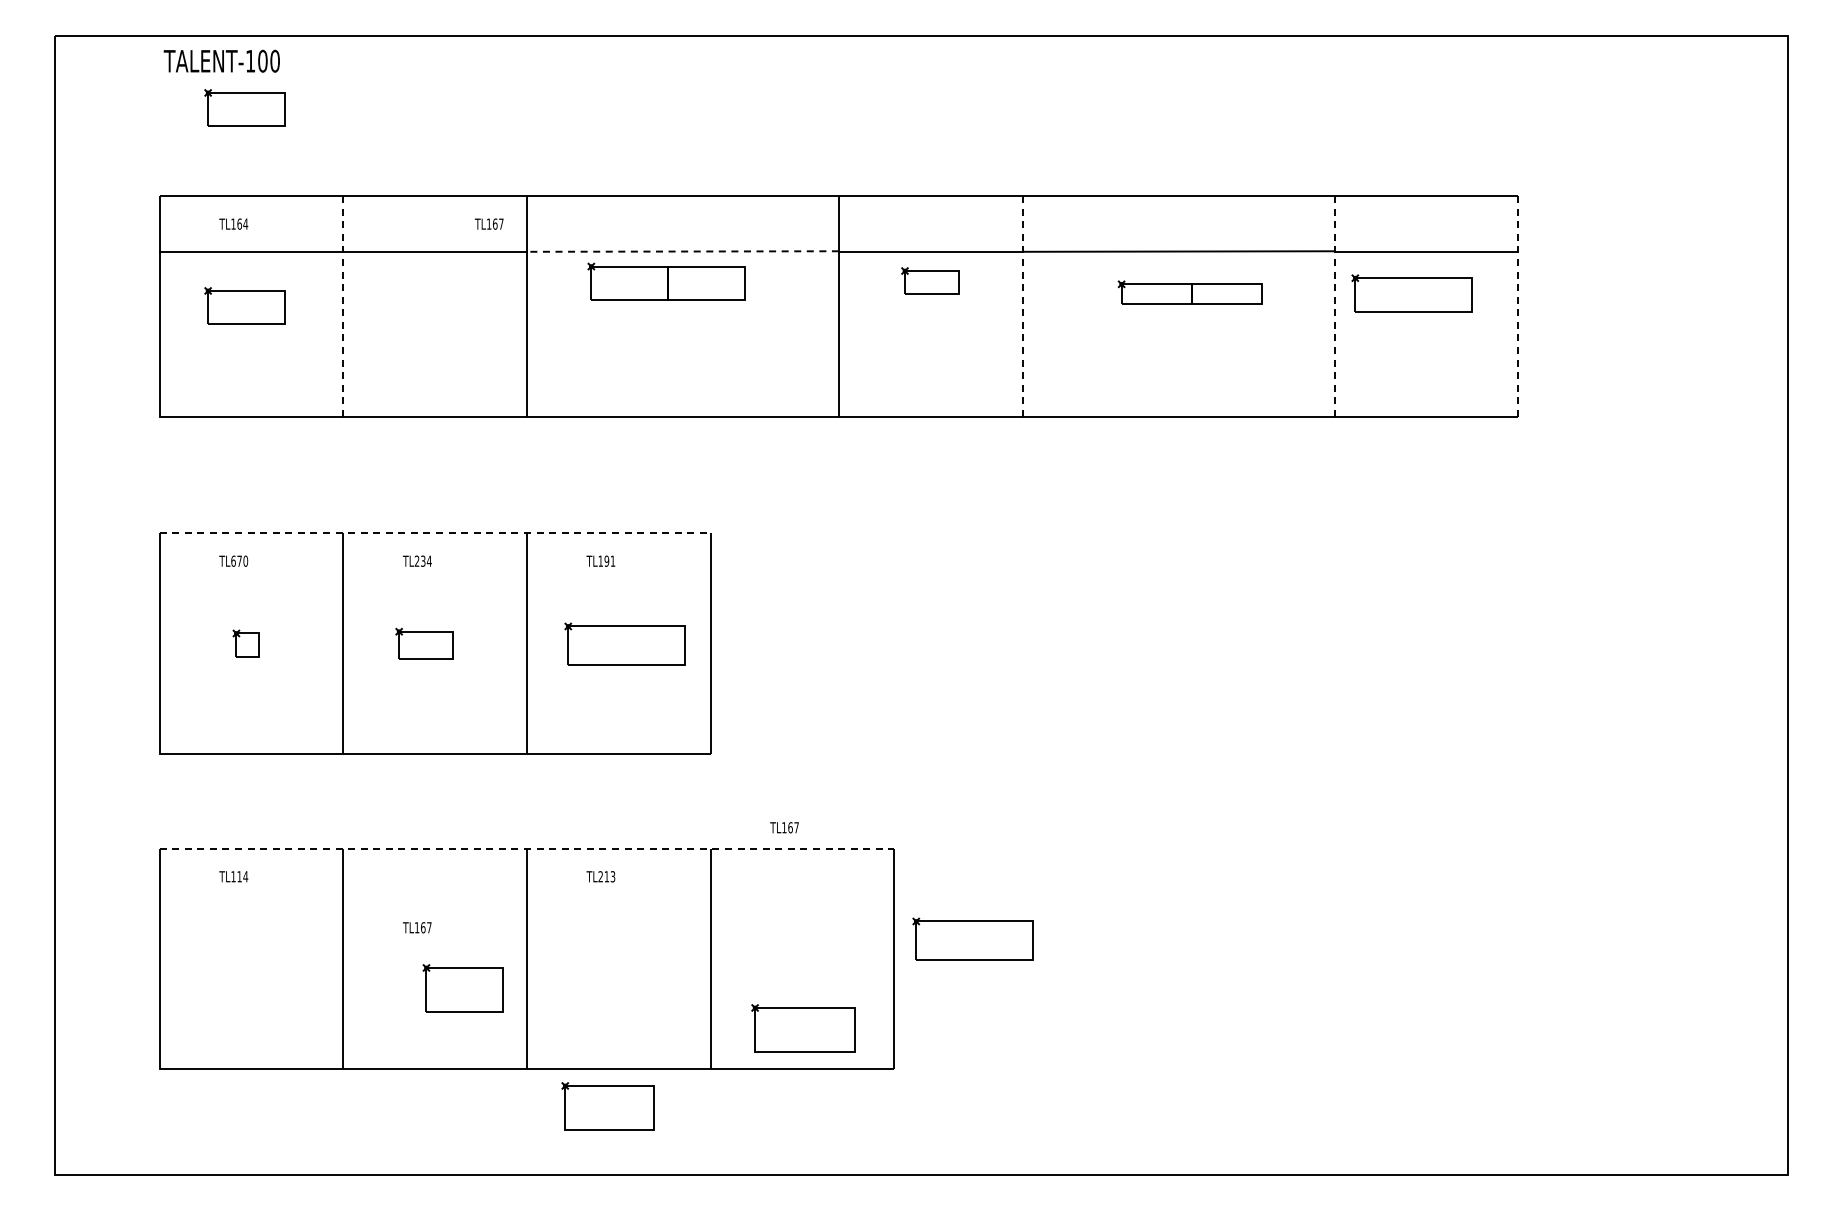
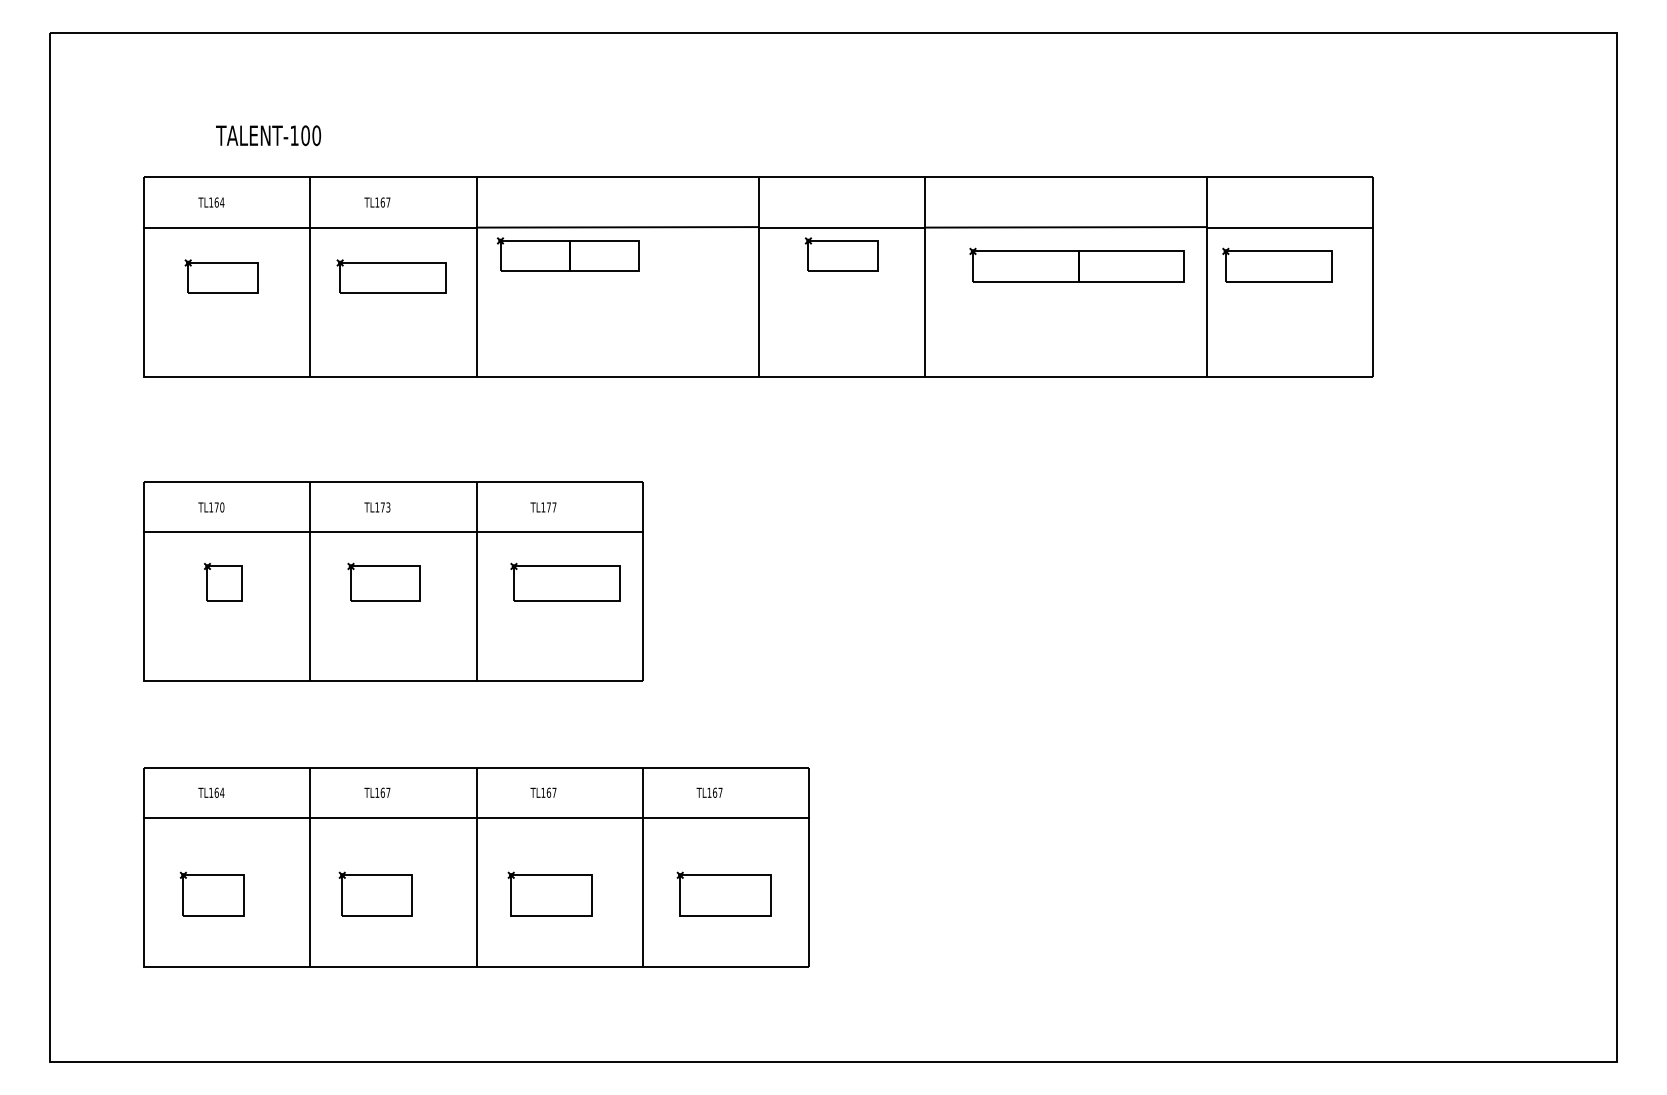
text: (221, 60) -> (268, 135), moved
part: (244, 107) -> (221, 97), removed
text: (489, 223) -> (377, 201), moved
line: (682, 251) -> (617, 227), dashed -> solid
part: (666, 281) -> (568, 254), moved
part: (930, 281) -> (841, 254), size x1.43
part: (1190, 293) -> (1076, 265), size x1.67
part: (432, 305) -> (391, 276), added
line: (343, 306) -> (310, 277), dashed -> solid
line: (1022, 306) -> (924, 277), dashed -> solid
line: (1334, 306) -> (1207, 277), dashed -> solid
line: (1518, 306) -> (1373, 277), dashed -> solid
line: (435, 533) -> (393, 482), dashed -> solid
text: (233, 560) -> (211, 506), TL670 -> TL170
text: (422, 560) -> (382, 506), TL234 -> TL173
text: (609, 560) -> (551, 506), TL191 -> TL177
line: (434, 588) -> (393, 532), added
part: (246, 643) -> (222, 581), size x1.67
part: (424, 643) -> (383, 581), size x1.43
text: (784, 827) -> (709, 792), moved
line: (527, 848) -> (477, 767), dashed -> solid
text: (239, 876) -> (216, 792), TL114 -> TL164
text: (606, 876) -> (548, 792), TL213 -> TL167
line: (526, 904) -> (476, 817), added
text: (417, 927) -> (377, 792), moved
part: (972, 938) -> (879, 848), removed
part: (234, 988) -> (212, 893), added
part: (462, 988) -> (374, 893), moved
part: (803, 1028) -> (724, 893), moved
part: (607, 1106) -> (549, 893), moved

